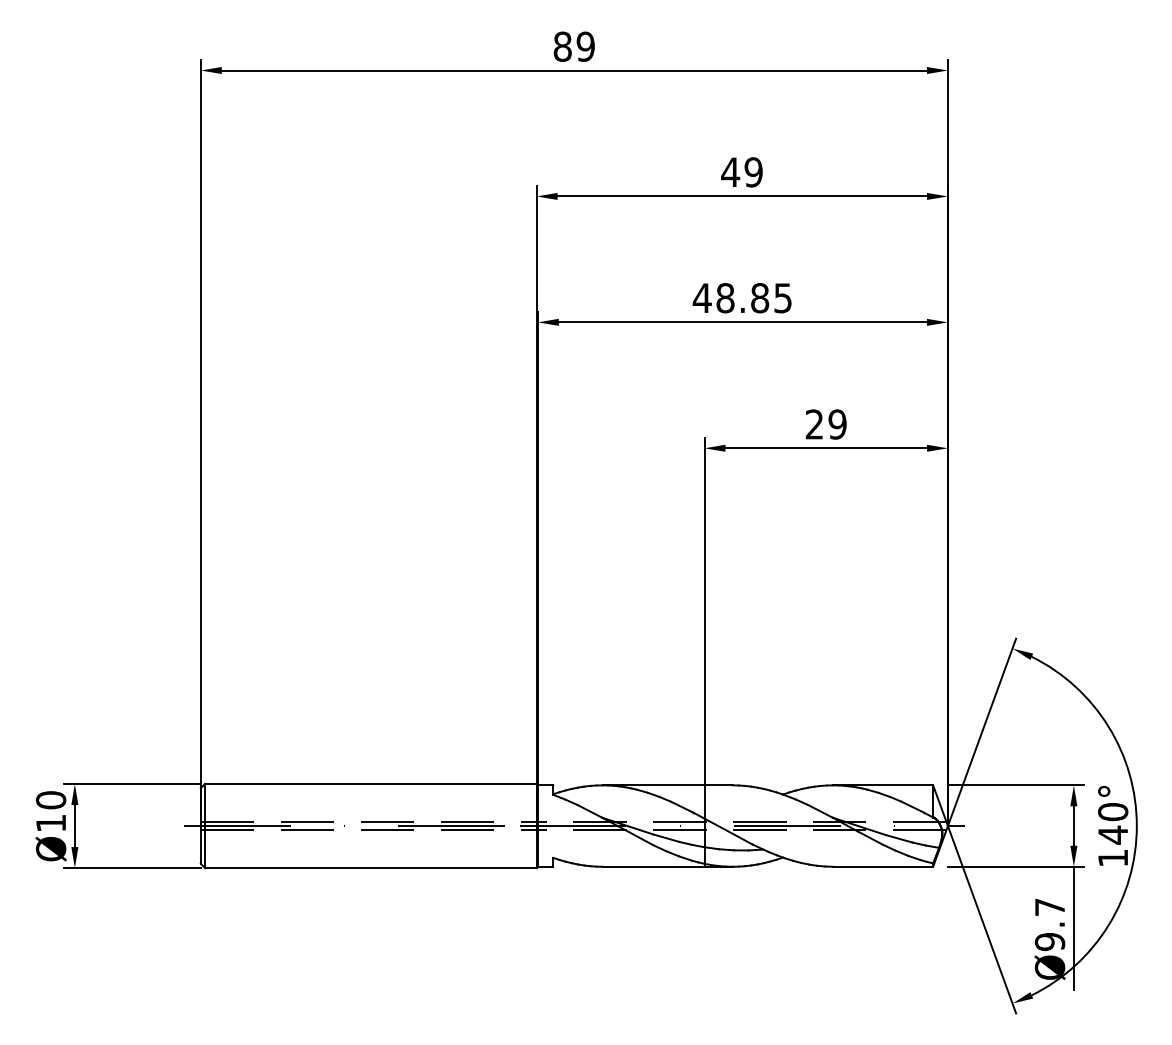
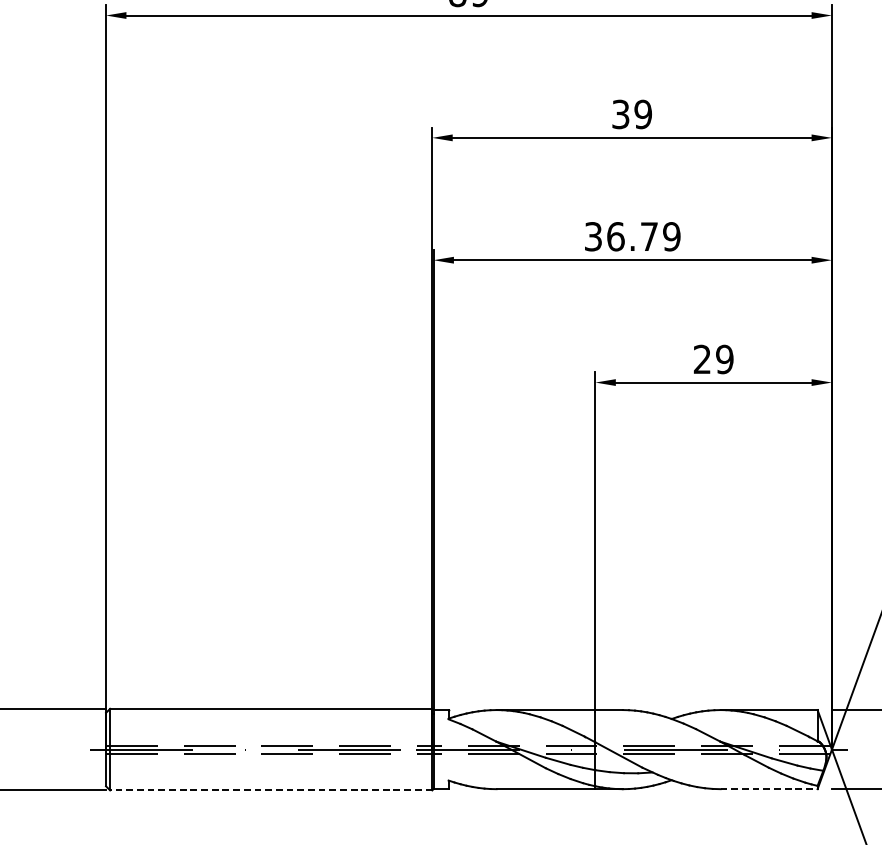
text: (730, 172) -> (620, 114), 49 -> 39
text: (742, 298) -> (632, 237), 48.85 -> 36.79
line: (883, 866) -> (769, 788), solid -> dashed
line: (370, 868) -> (270, 790), solid -> dashed

